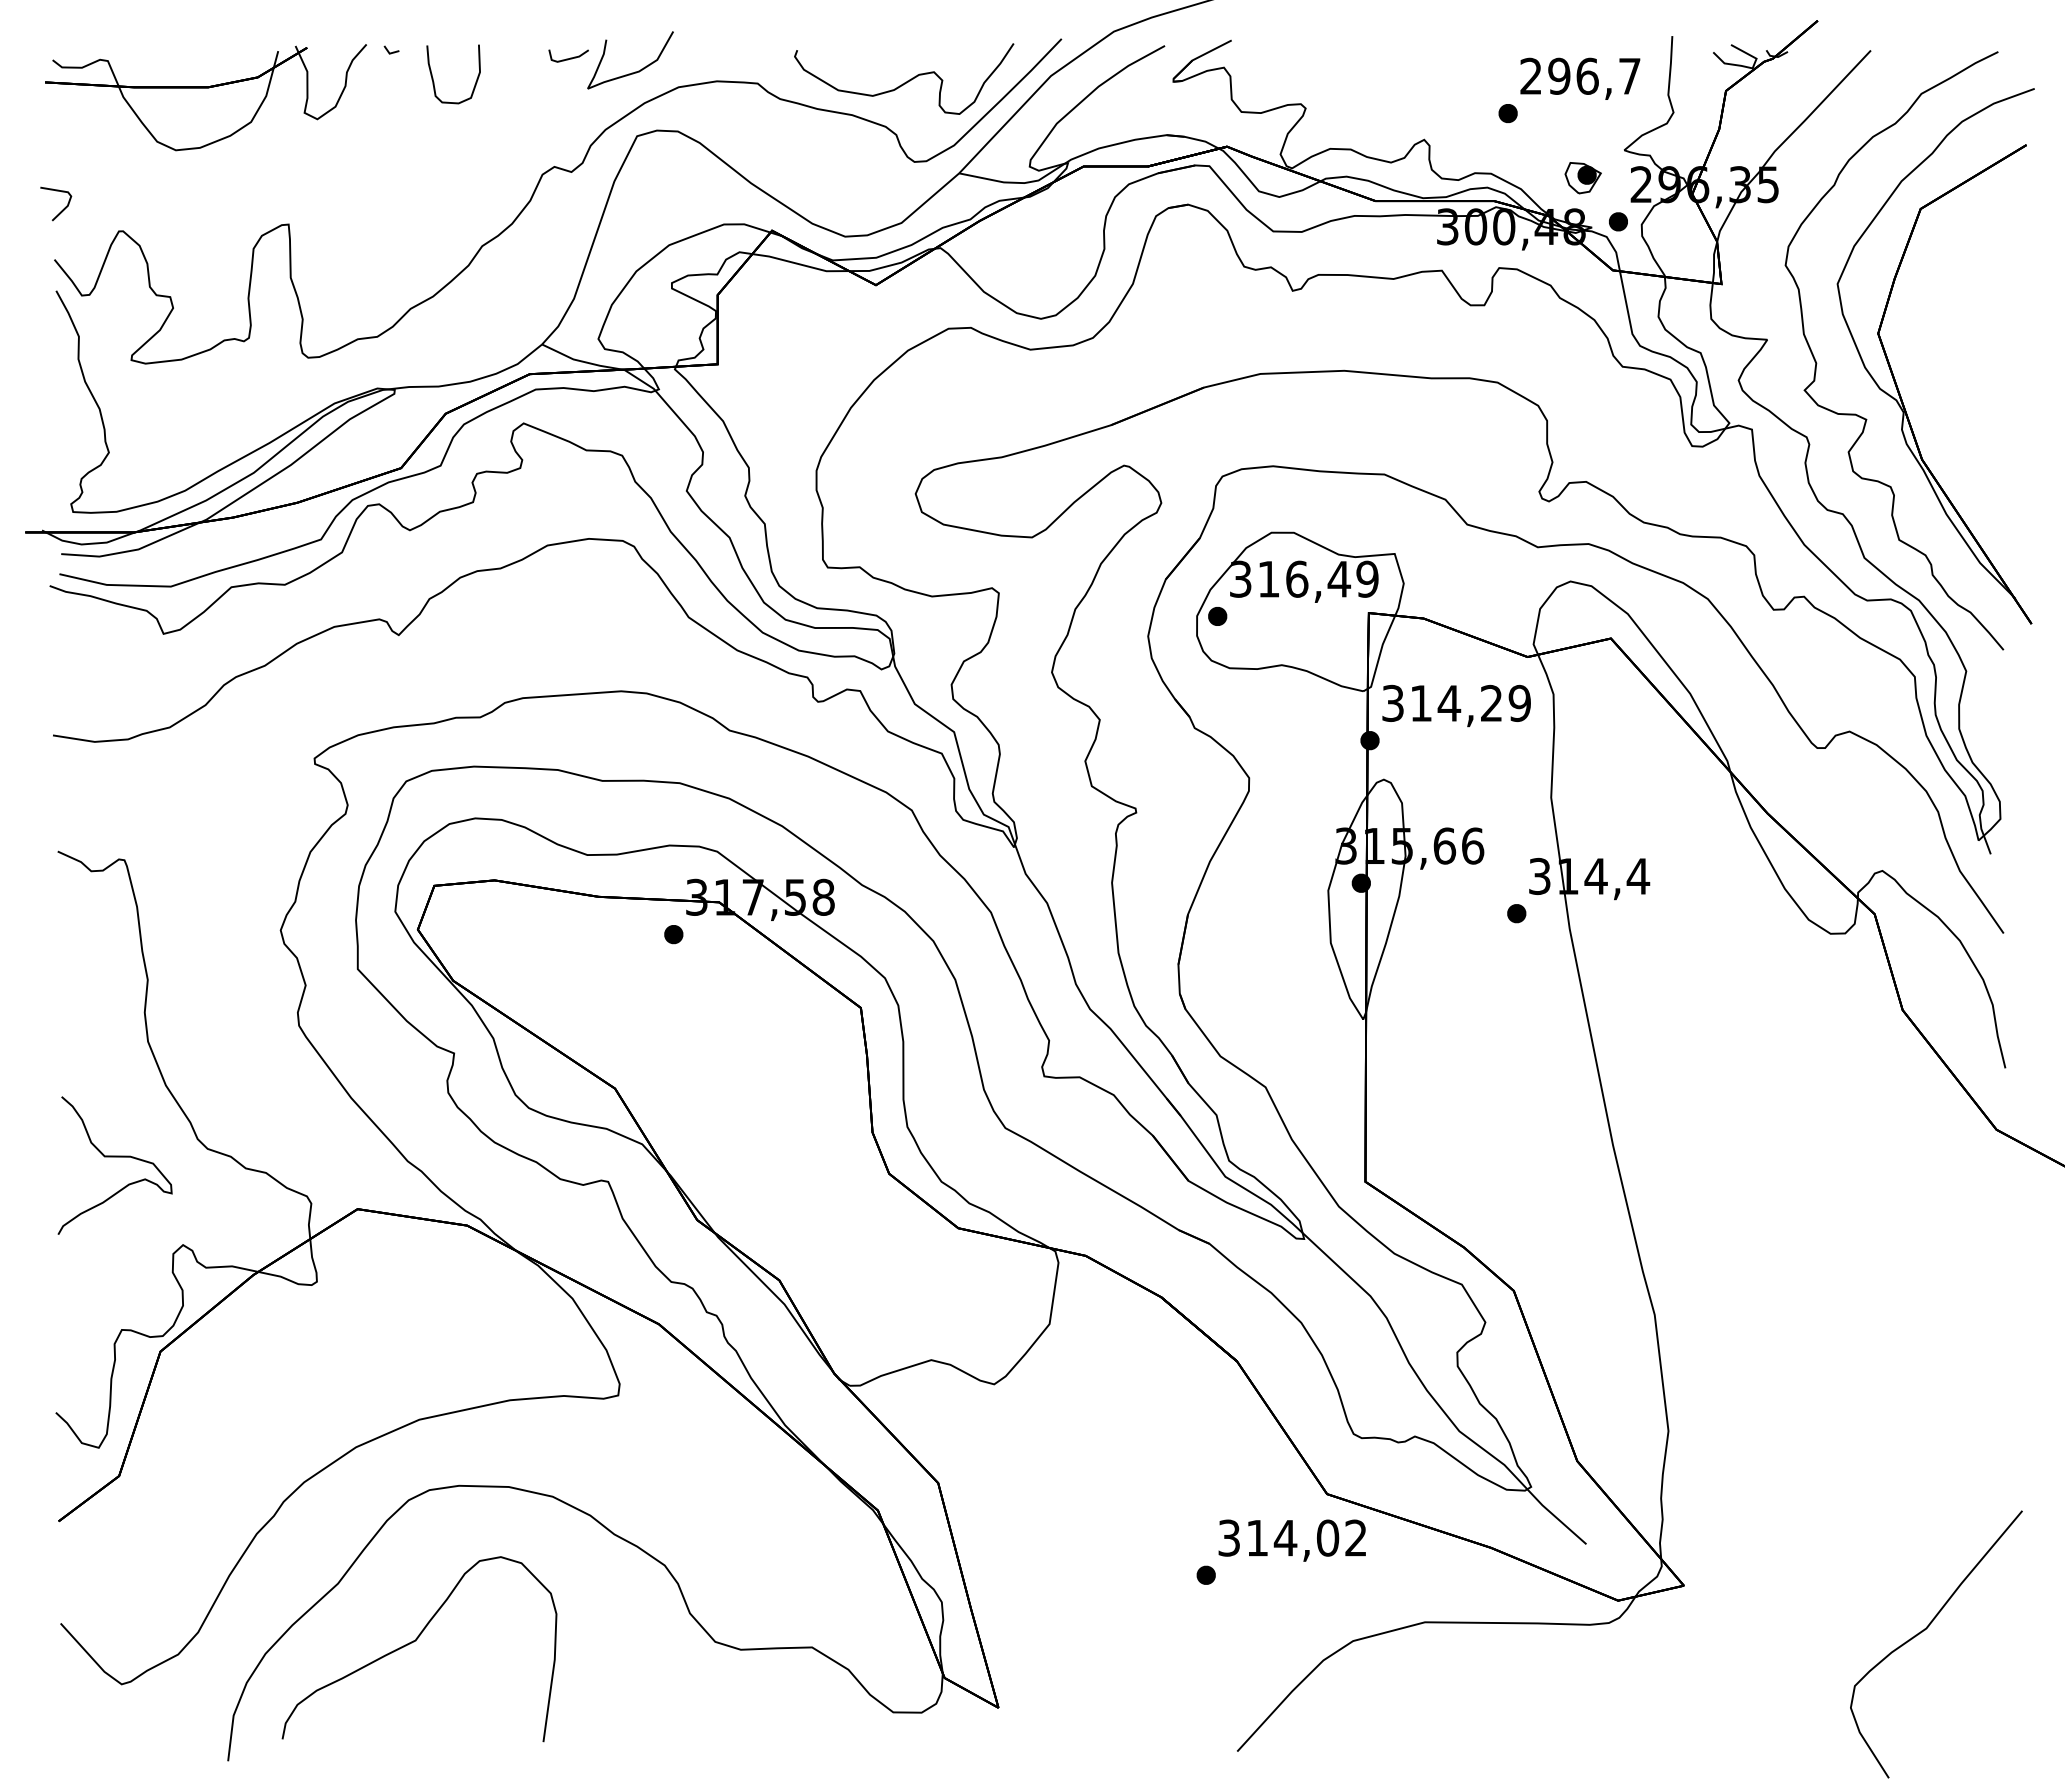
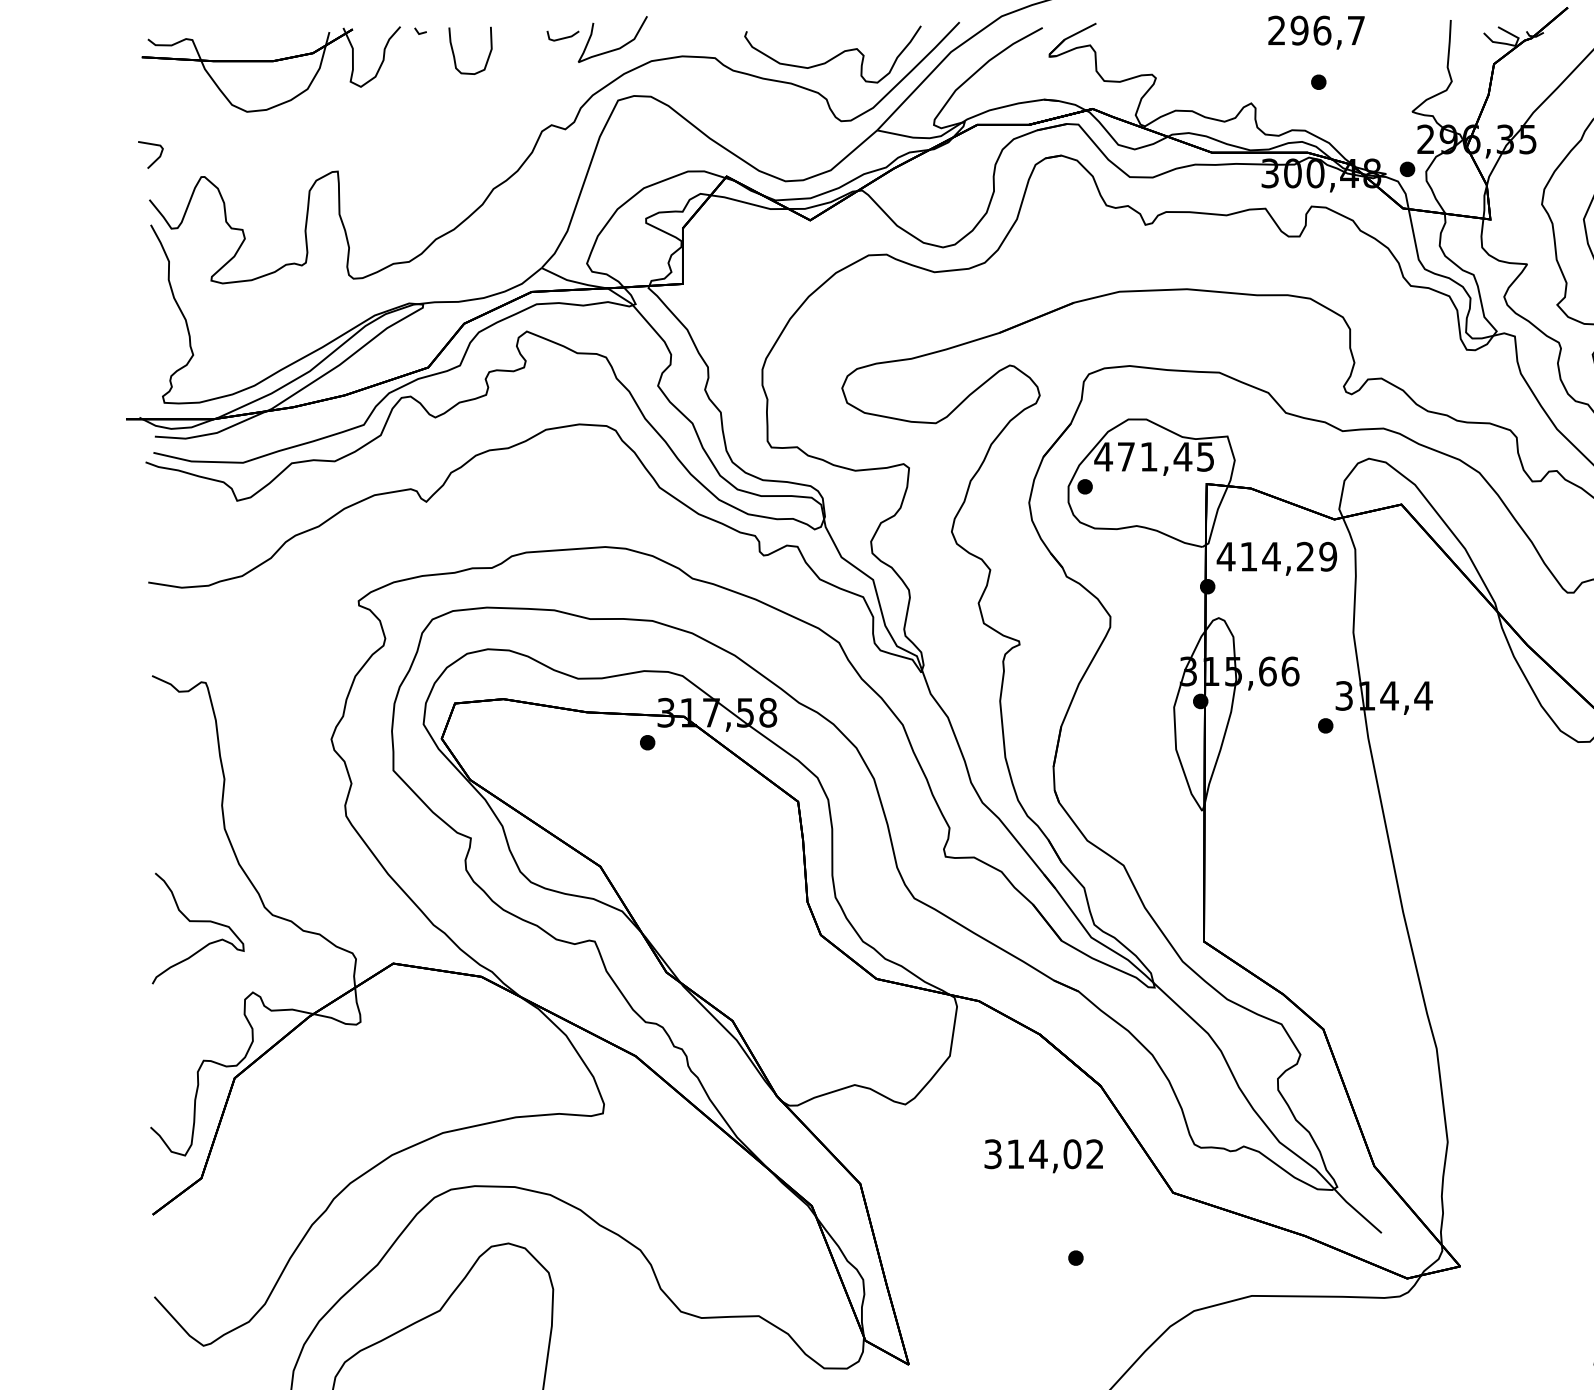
text: (1580, 78) -> (1316, 32), moved
part: (1582, 178) -> (1378, 134), removed
text: (1303, 578) -> (1154, 456), 316,49 -> 471,45
text: (1392, 702) -> (1225, 556), 314,29 -> 414,29
text: (1291, 1540) -> (1043, 1156), moved

